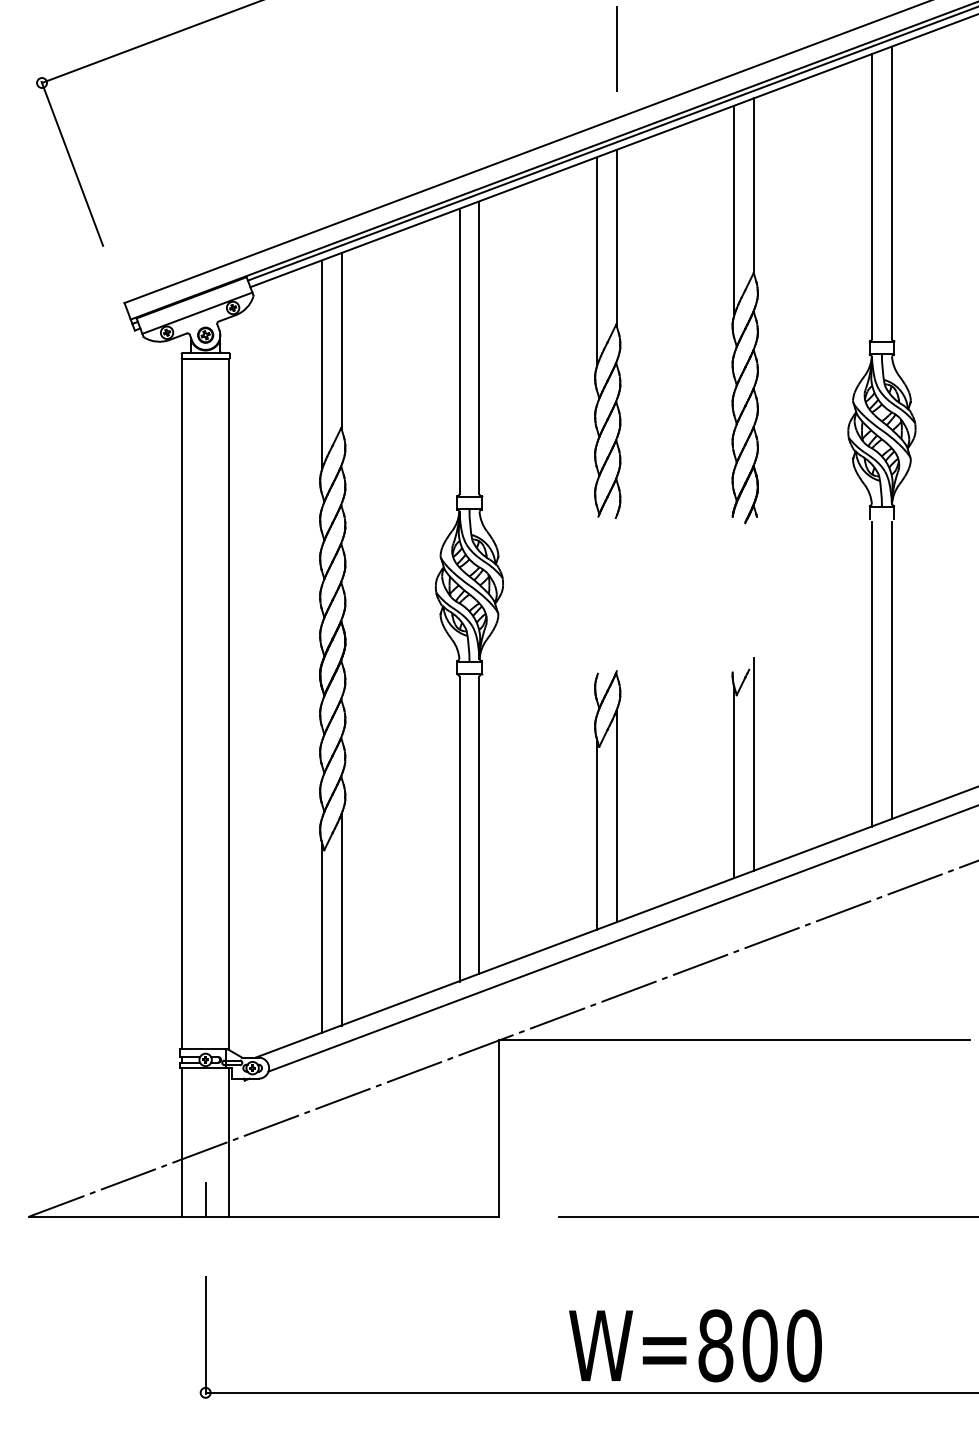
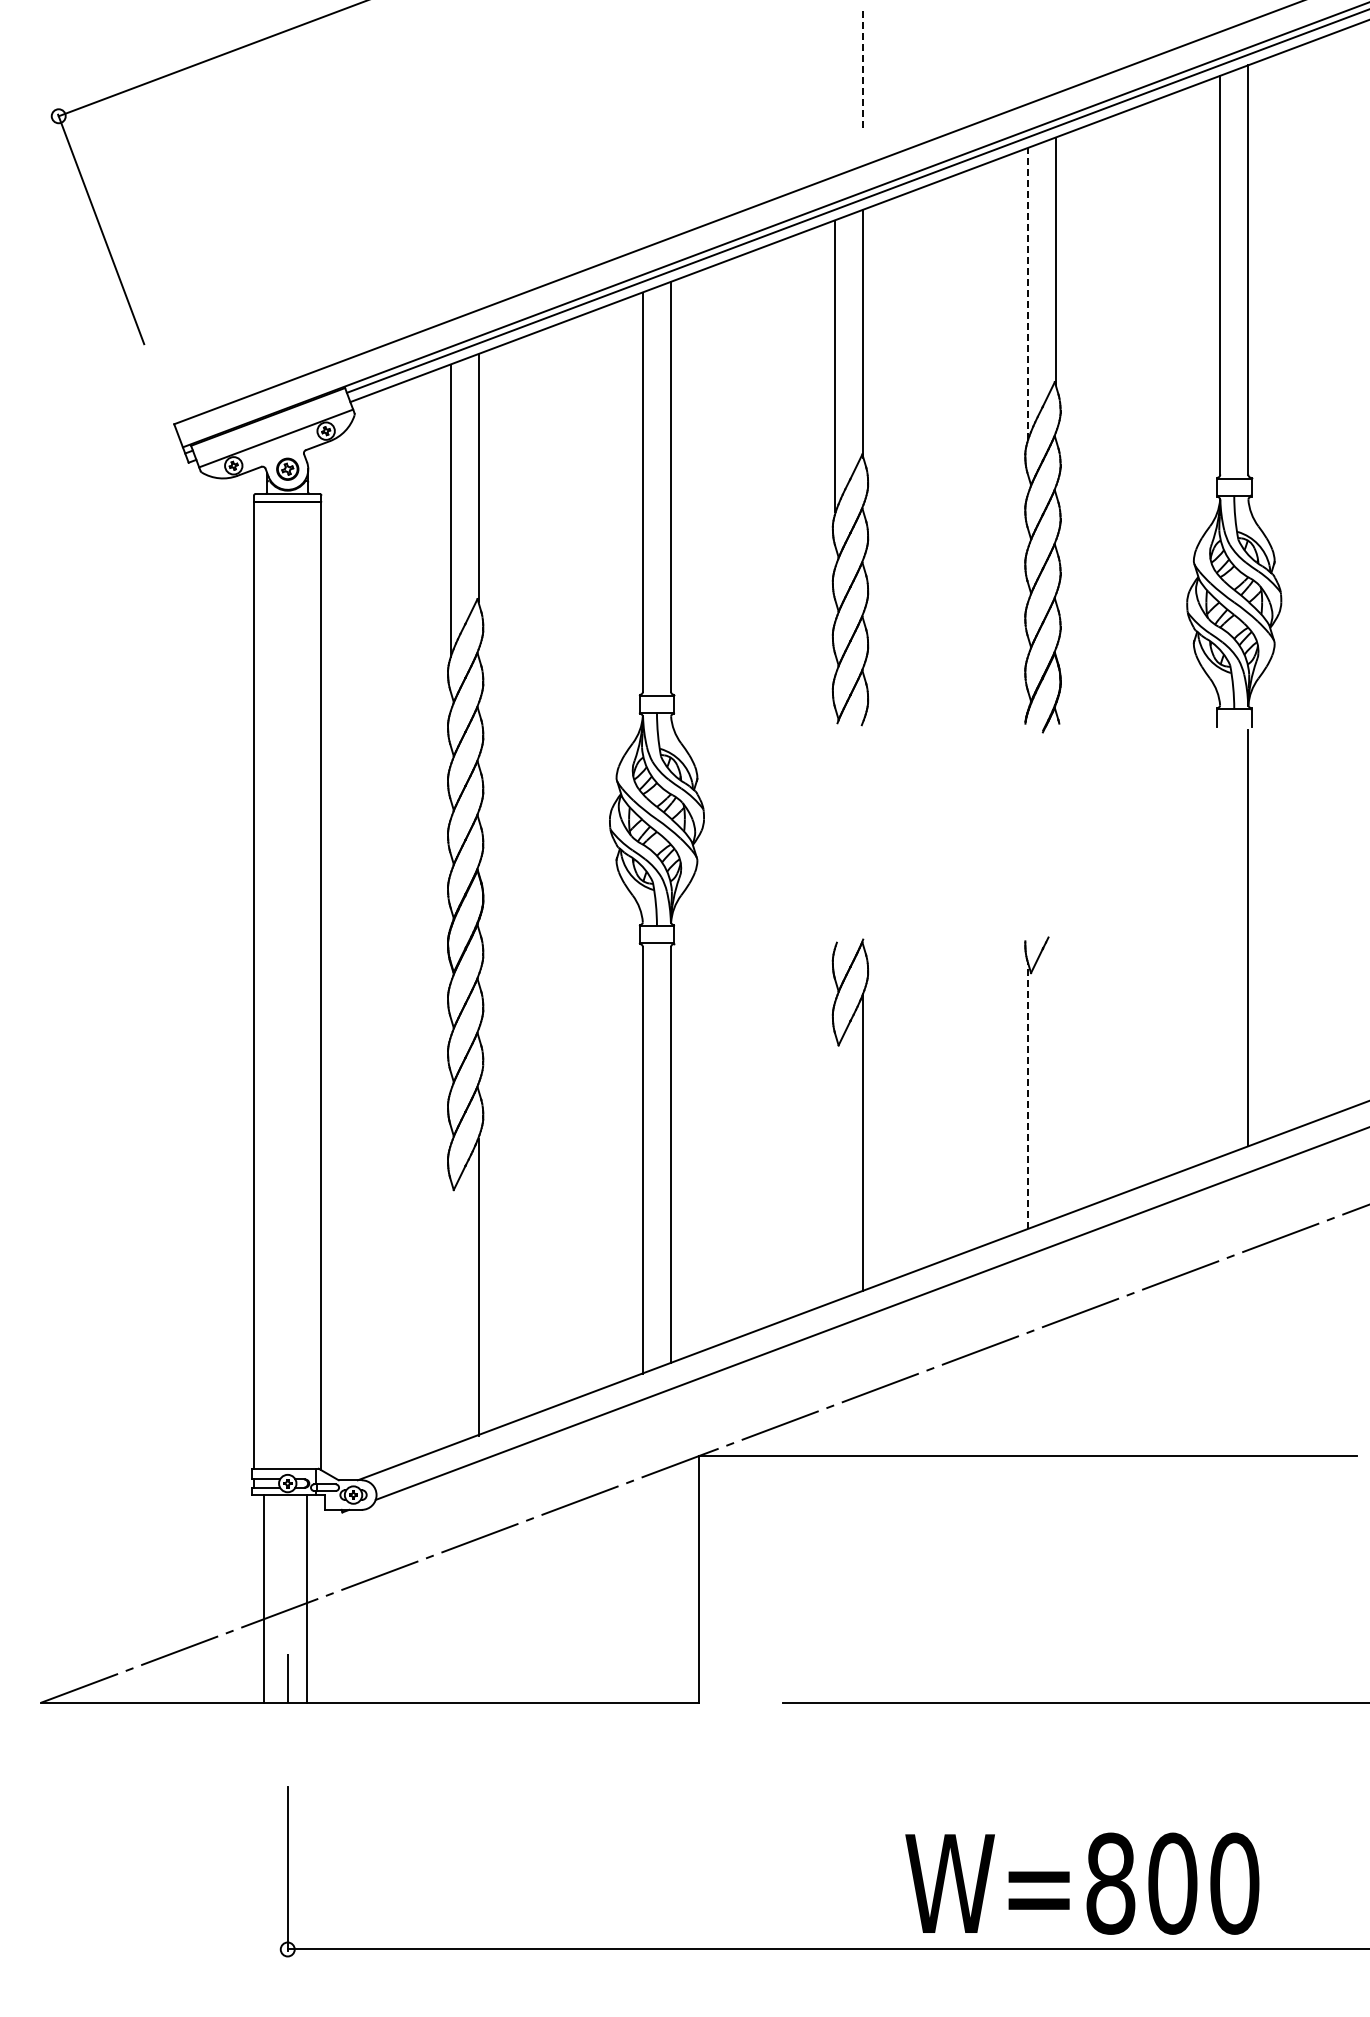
line: (617, 48) -> (863, 68), solid -> dashed
line: (734, 209) -> (1027, 293), solid -> dashed
line: (872, 674) -> (1220, 943), removed
line: (754, 764) -> (1055, 1069), removed
line: (734, 782) -> (1027, 1095), solid -> dashed
line: (597, 834) -> (835, 1167), removed
line: (321, 937) -> (450, 1312), removed
line: (181, 1142) -> (307, 1598), moved
line: (229, 1142) -> (264, 1598), moved
text: (695, 1345) -> (1082, 1883), moved

